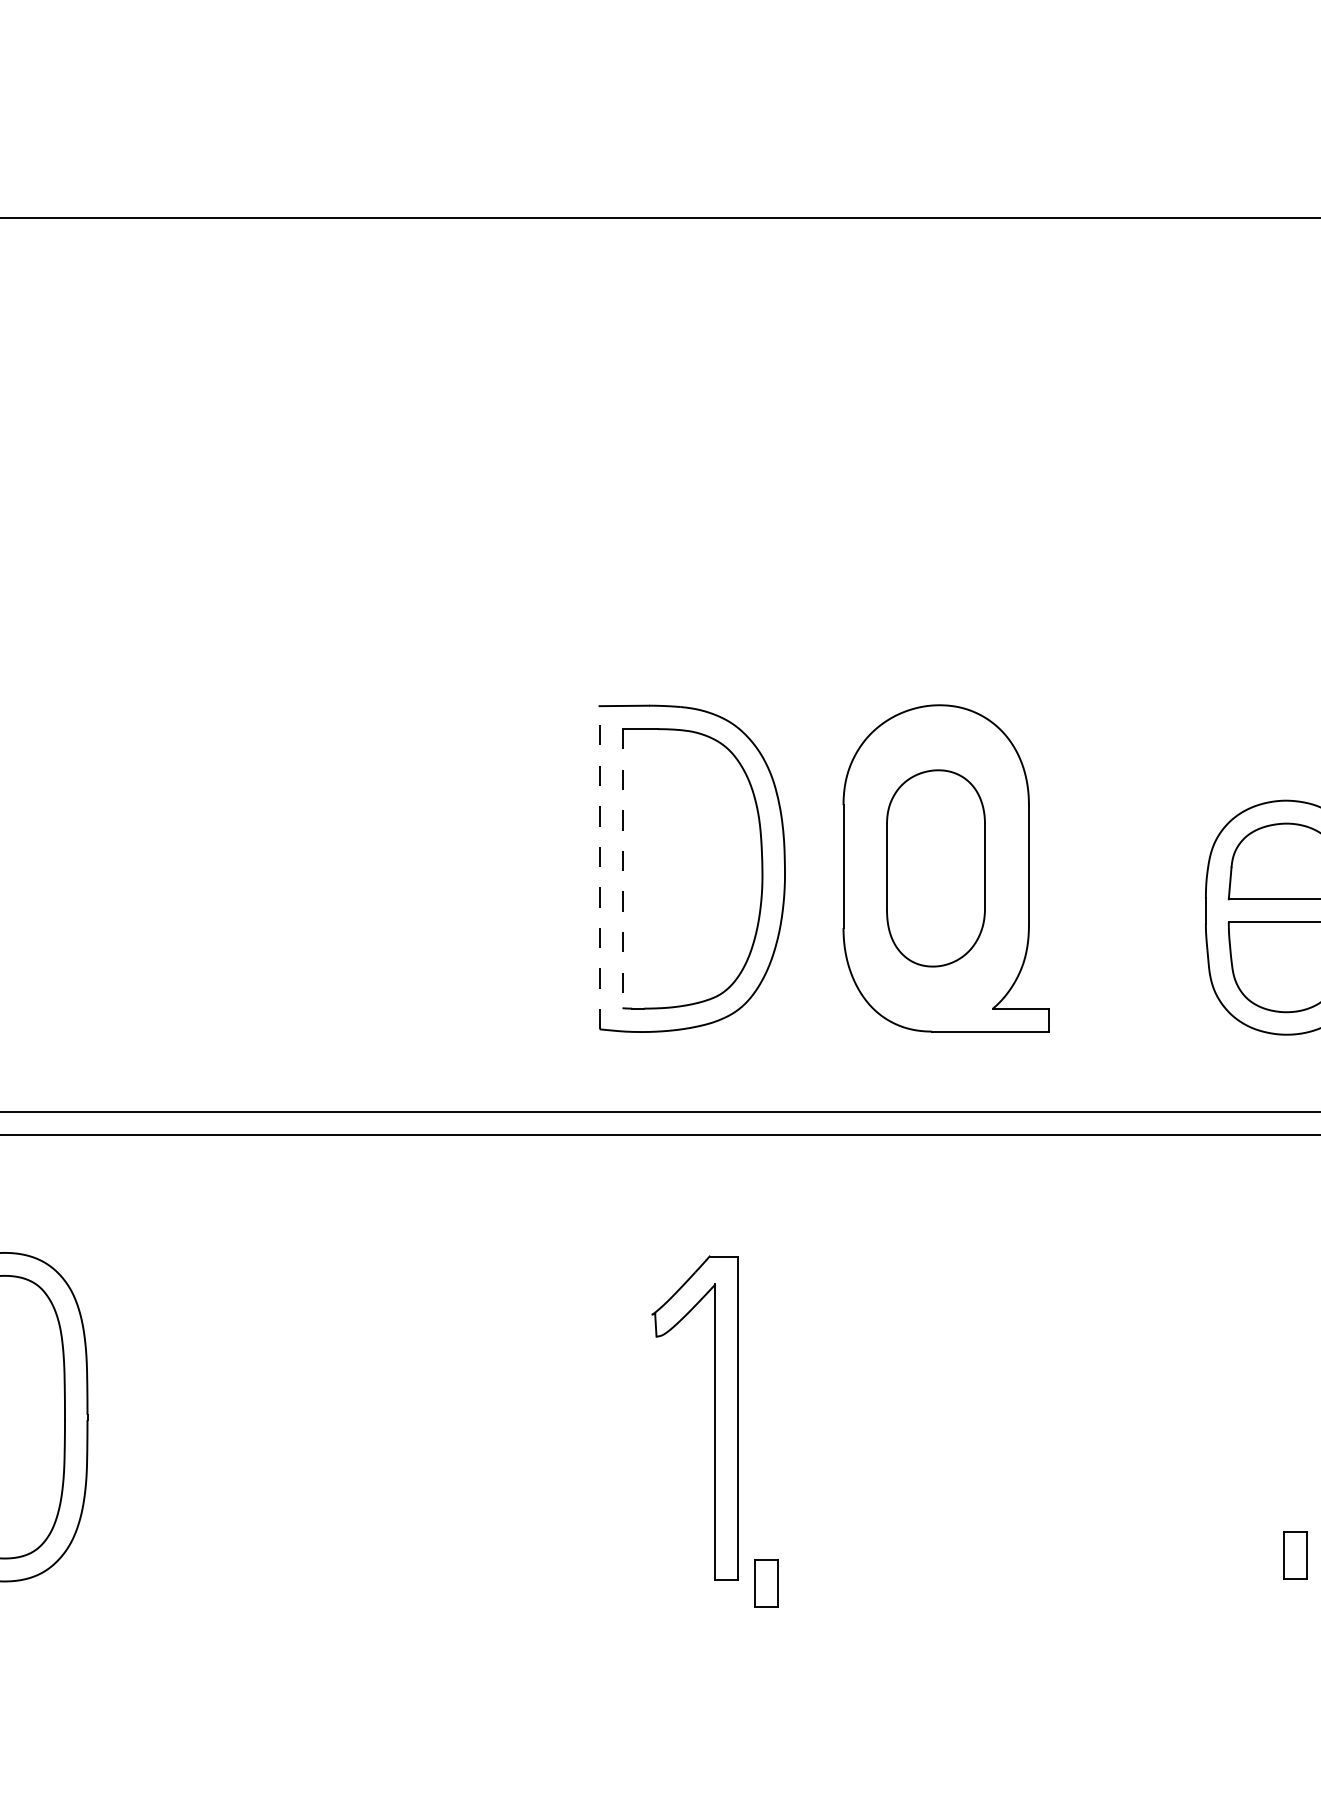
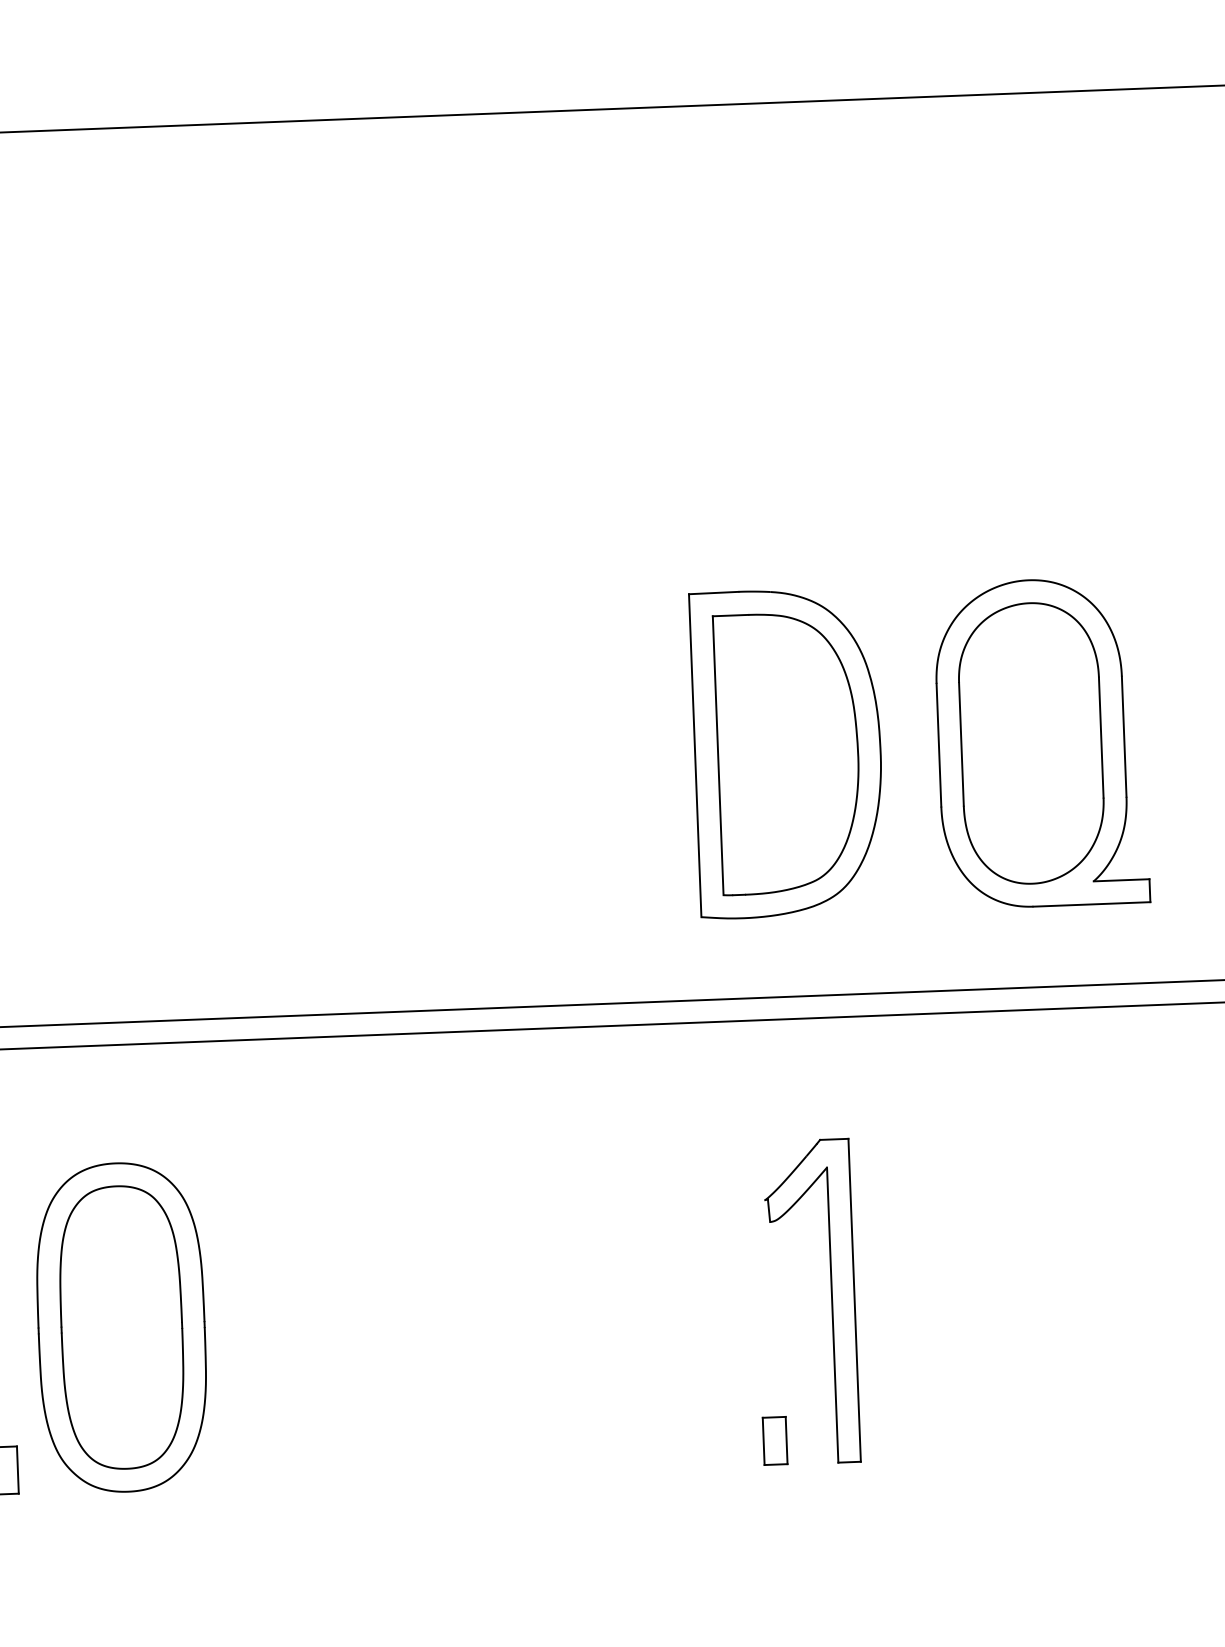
line: (599, 867) -> (695, 755), dashed -> solid
line: (622, 868) -> (718, 755), dashed -> solid
part: (935, 868) -> (1030, 743), size x1.43
part: (766, 1583) -> (775, 1440), moved

